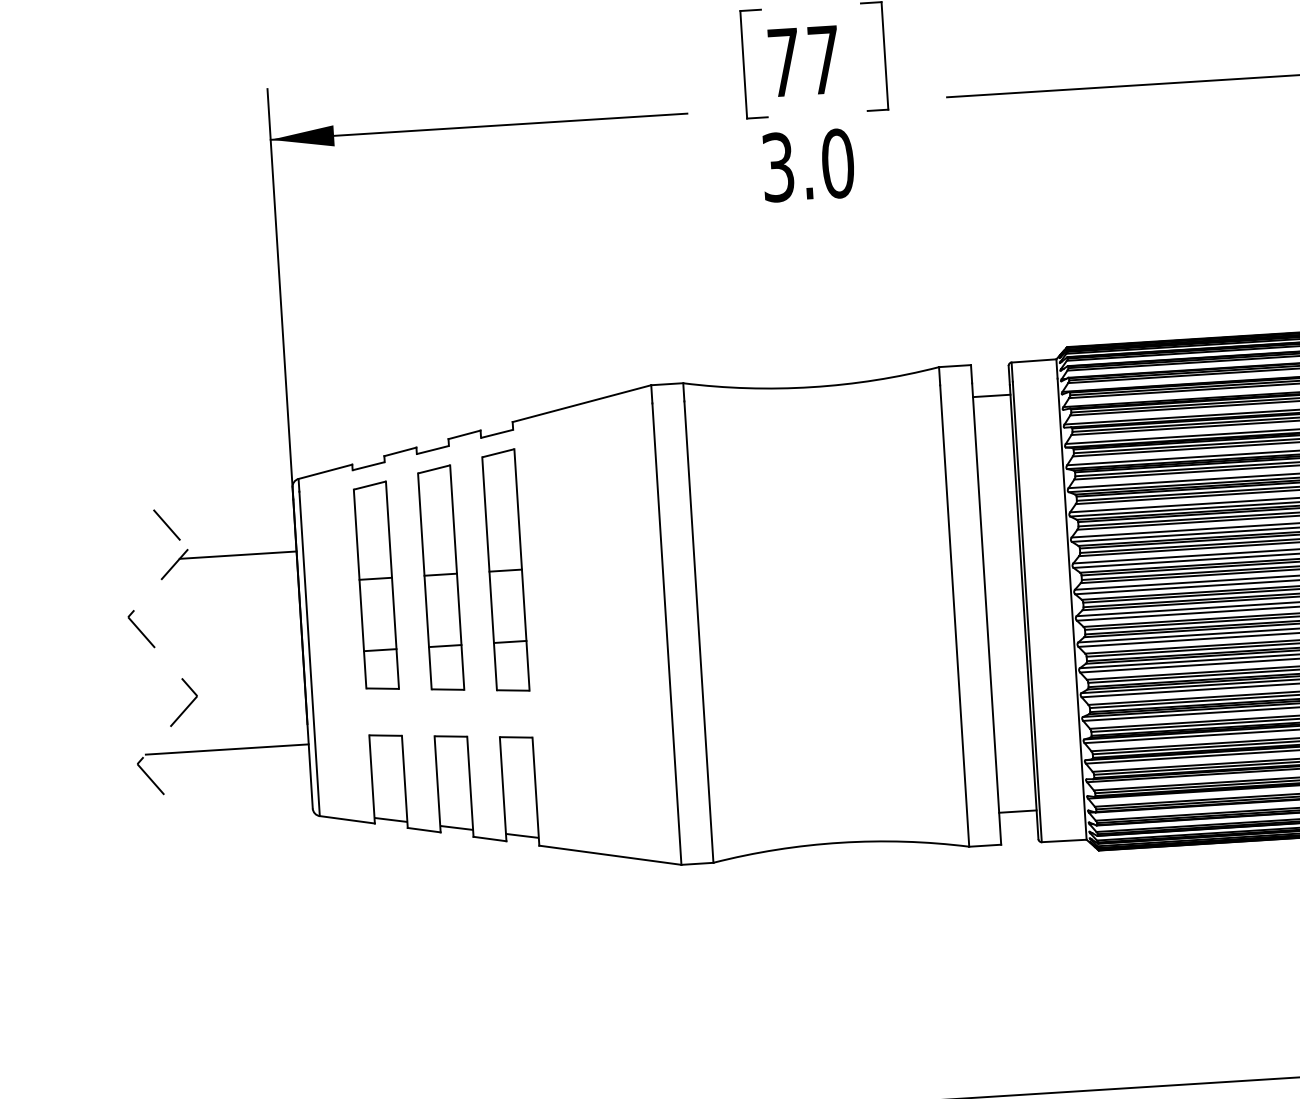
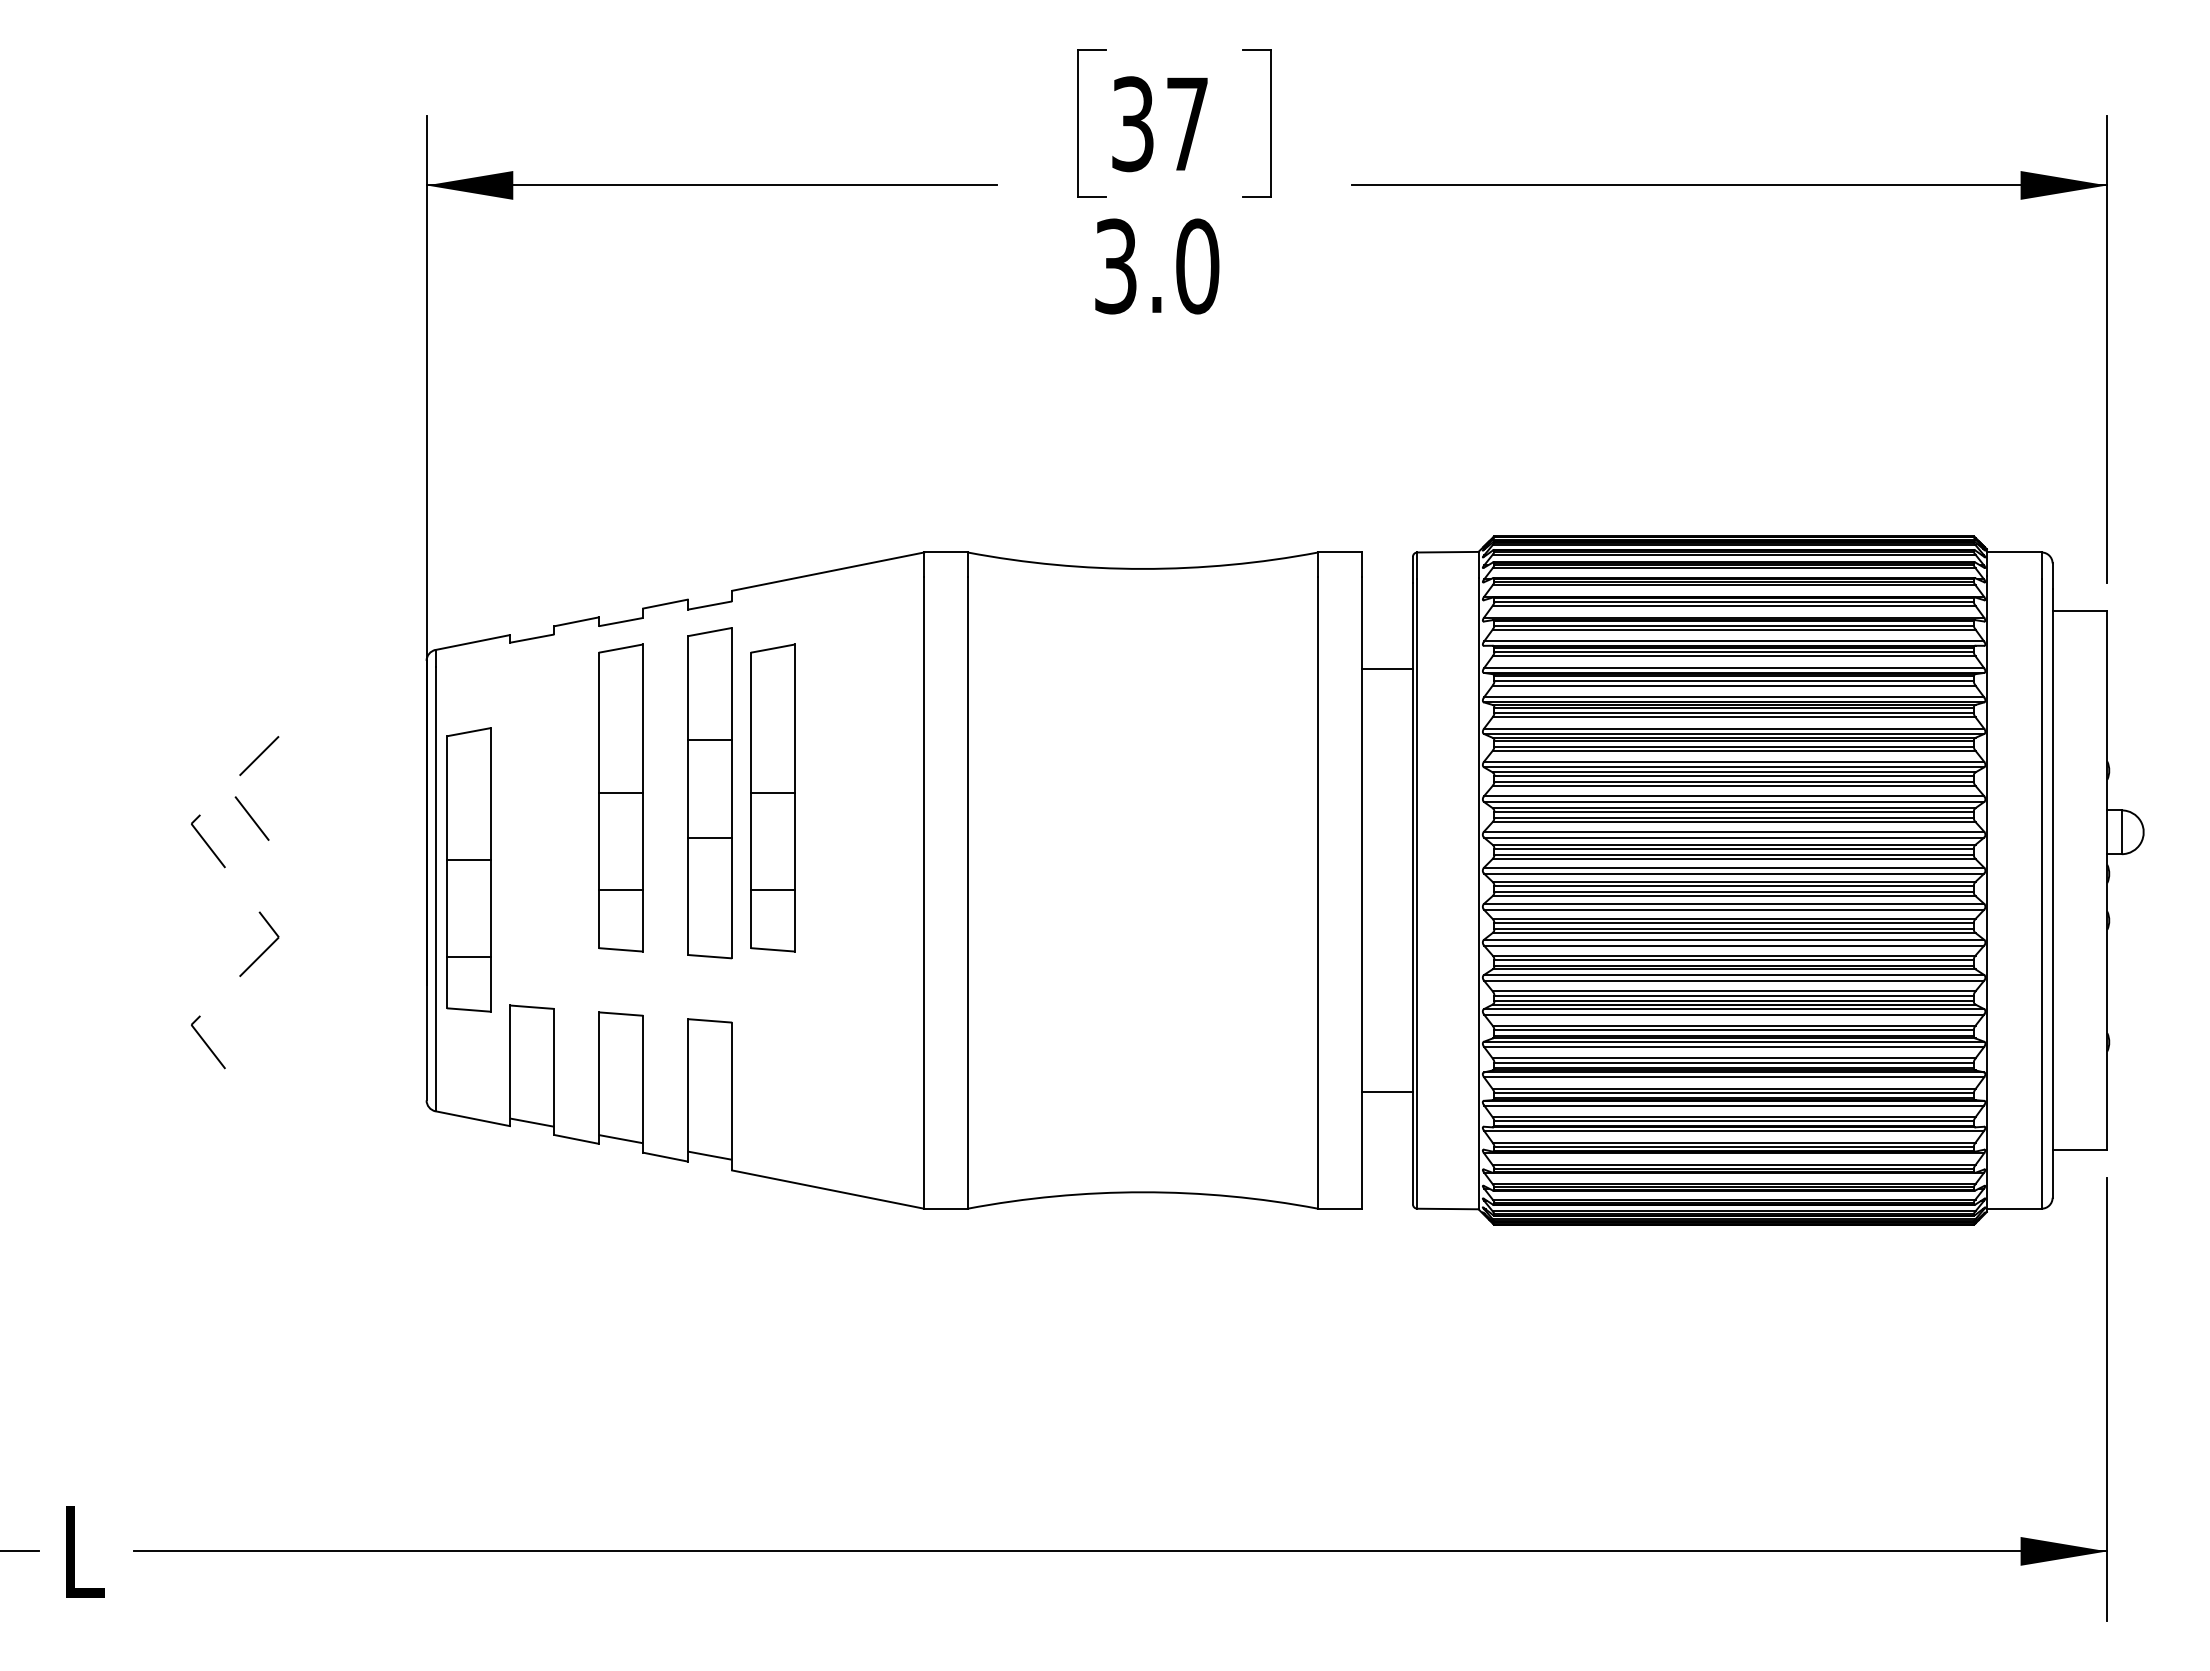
text: (783, 62) -> (1132, 124), 77 -> 37
line: (991, 396) -> (1386, 669), moved
line: (166, 525) -> (251, 818), moved
line: (238, 555) -> (346, 748), removed
line: (505, 570) -> (709, 739), moved
part: (551, 571) -> (772, 797), added
part: (375, 586) -> (468, 869), moved
line: (509, 642) -> (709, 838), moved
line: (226, 749) -> (314, 1012), removed
line: (1017, 811) -> (1386, 1092), moved

